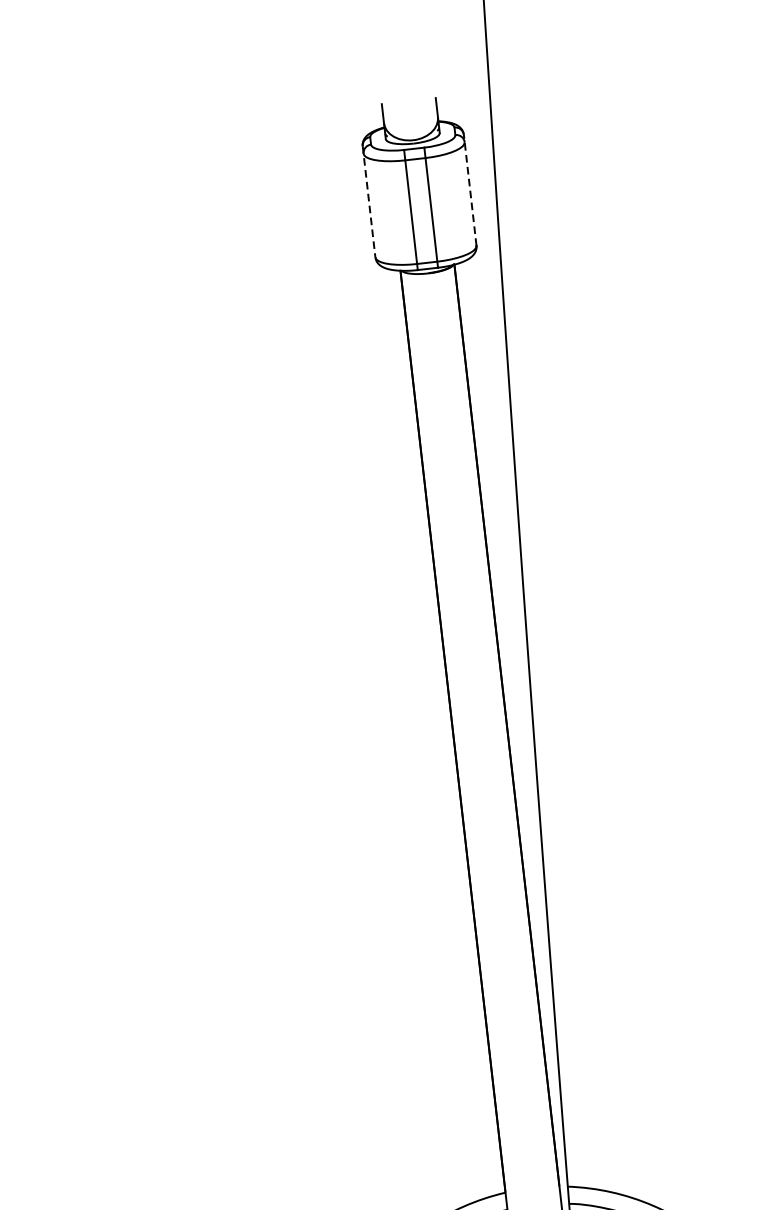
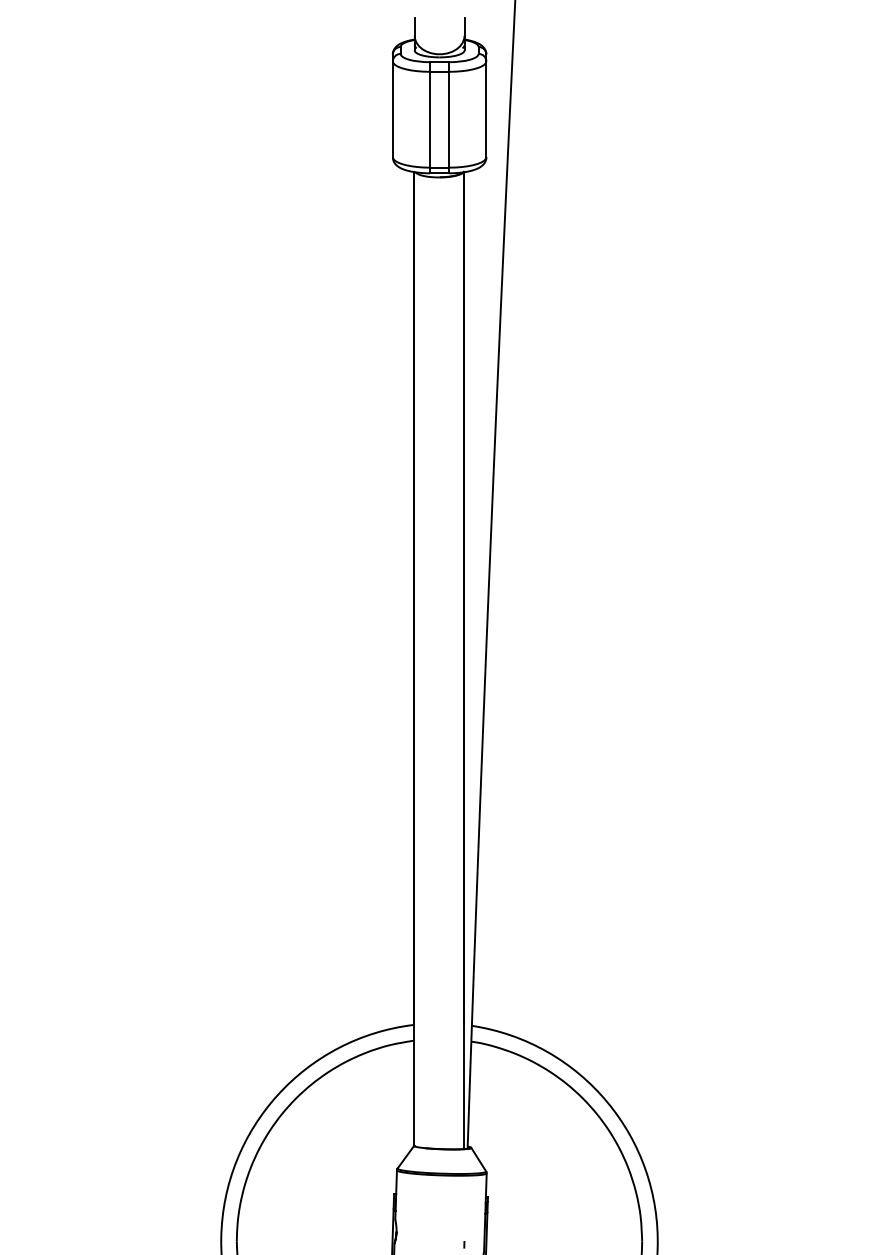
line: (470, 189) -> (486, 105), dashed -> solid
line: (368, 202) -> (392, 106), dashed -> solid

